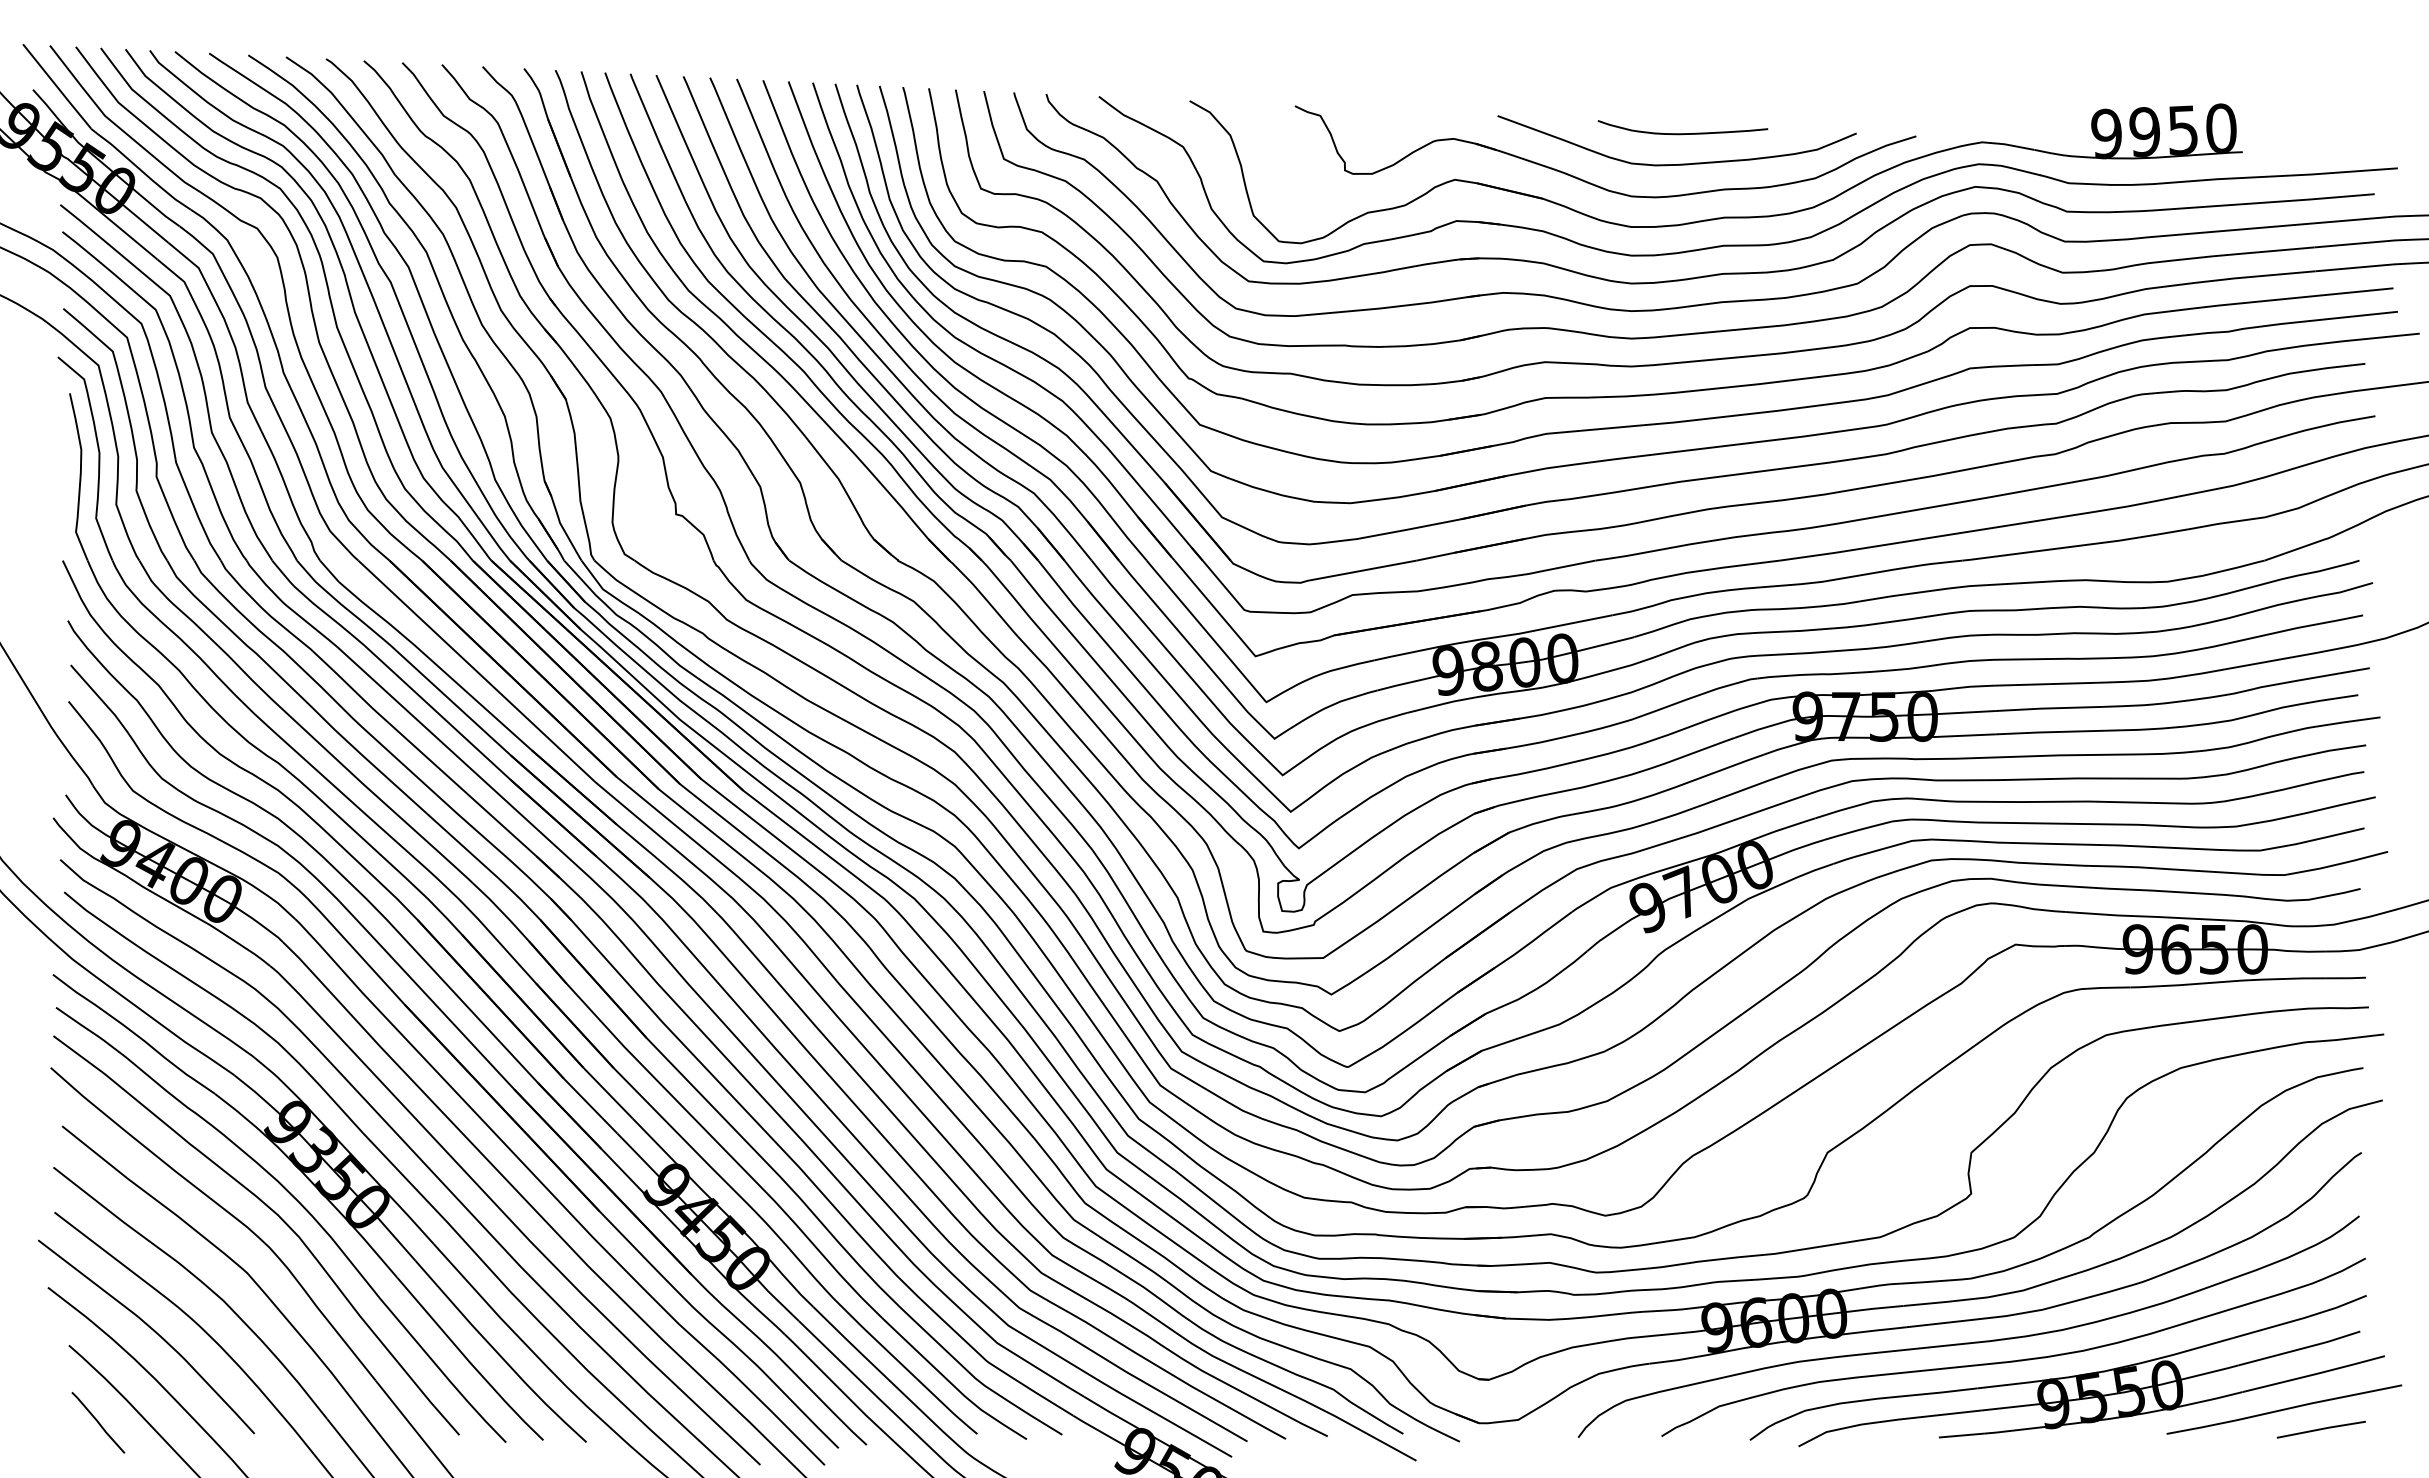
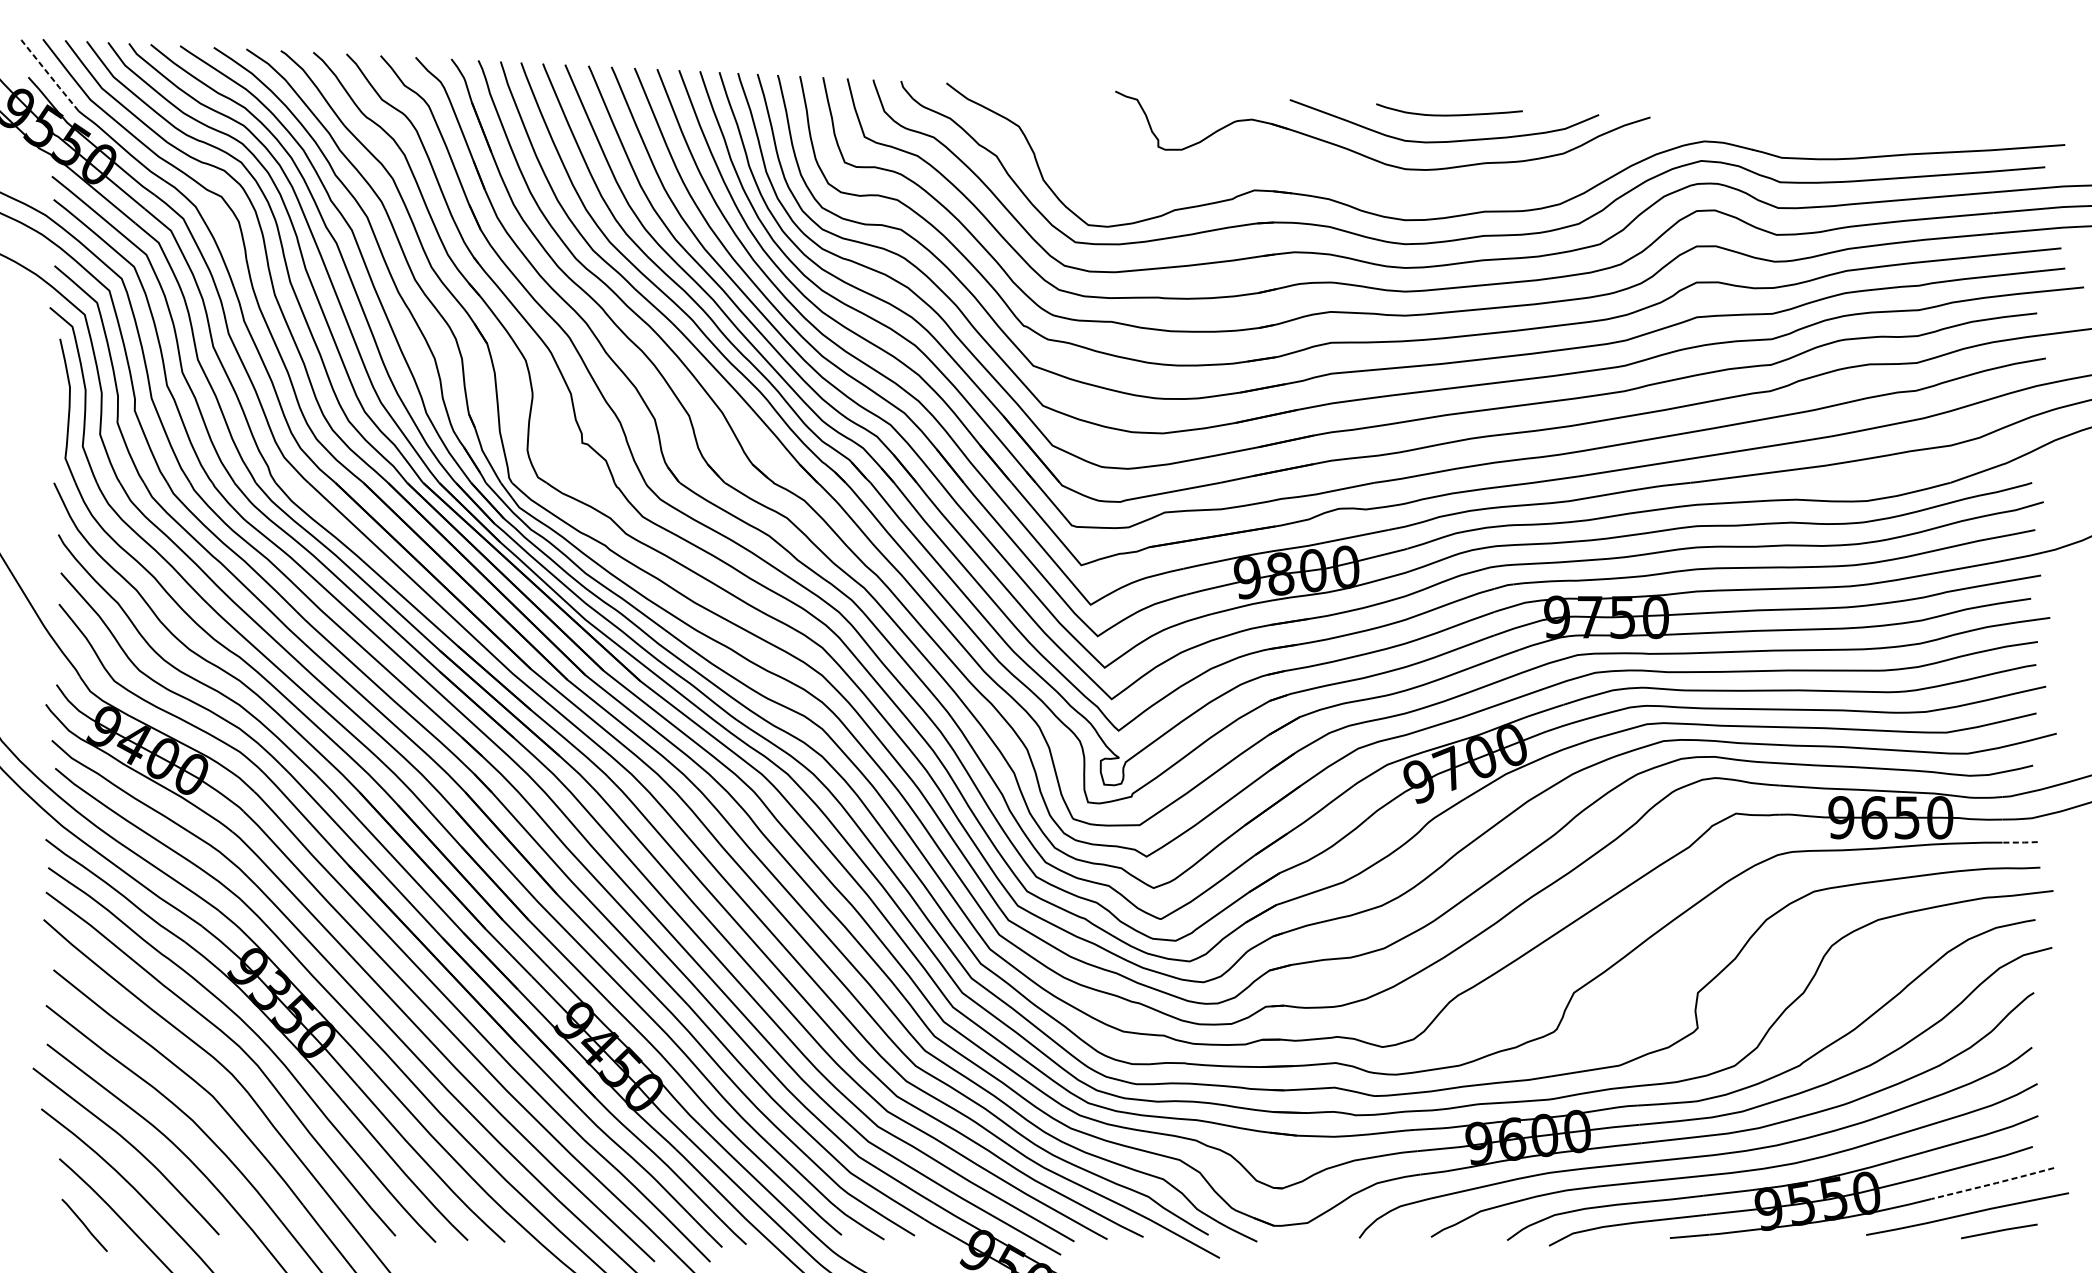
line: (56, 86) -> (48, 74), solid -> dashed
part: (1723, 216) -> (1484, 186), removed
line: (2345, 978) -> (2020, 842), solid -> dashed
line: (2314, 1374) -> (1993, 1183), solid -> dashed

